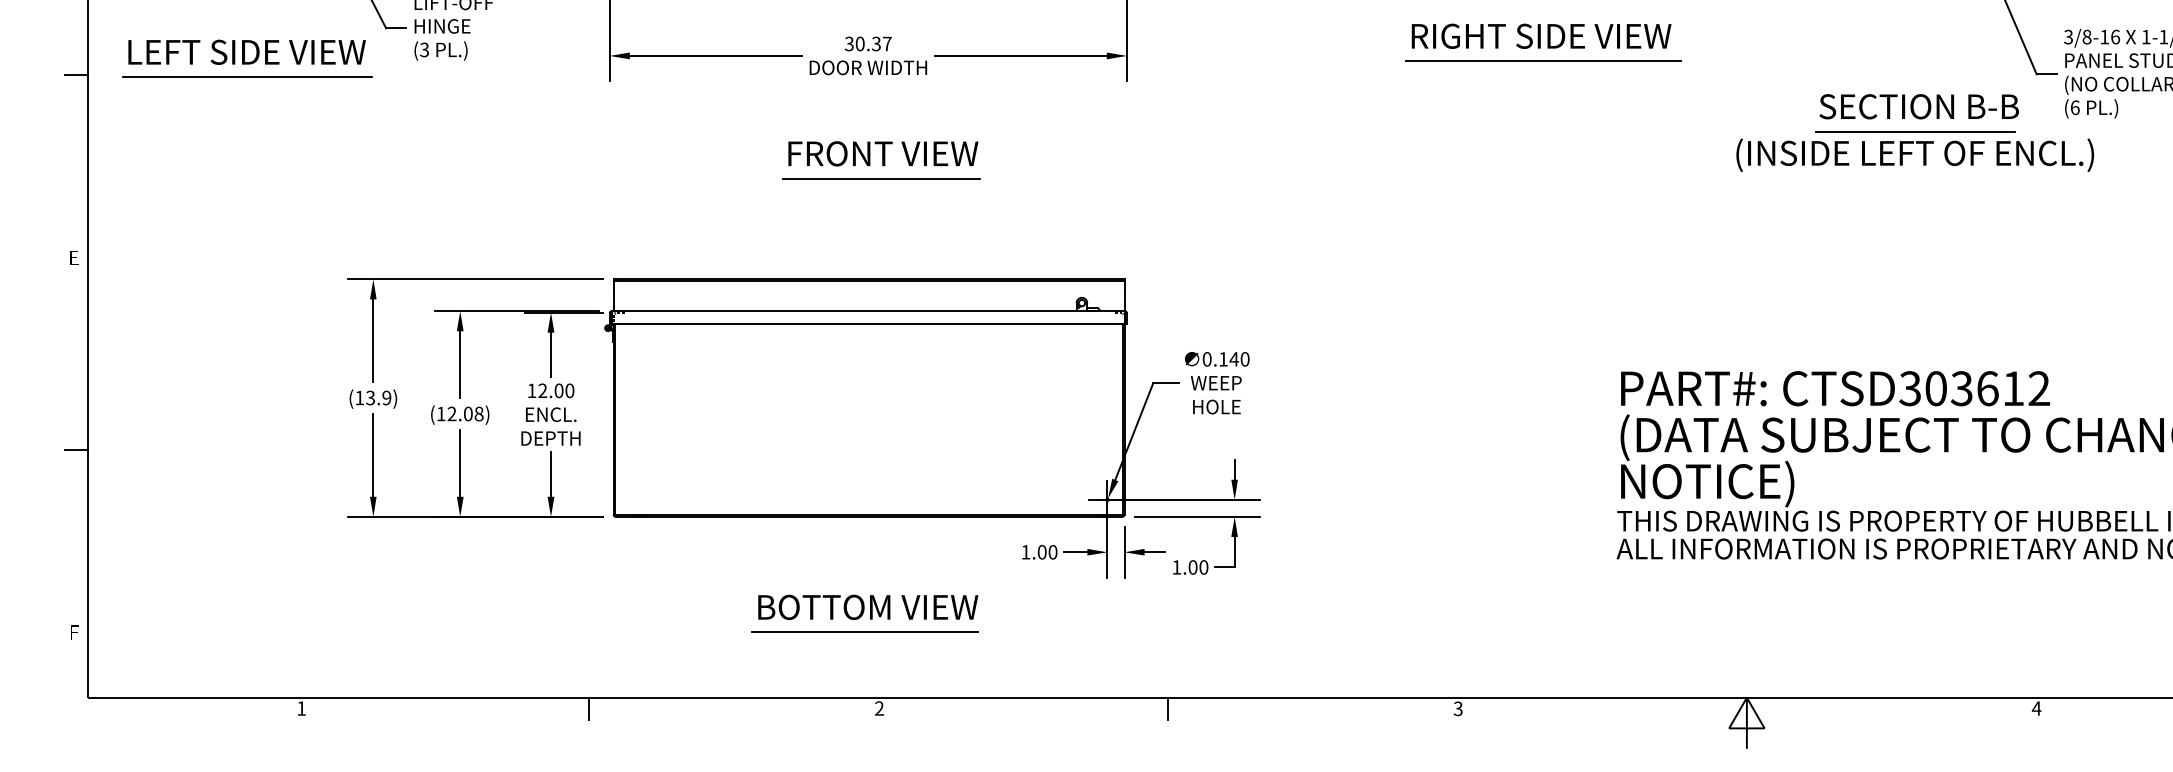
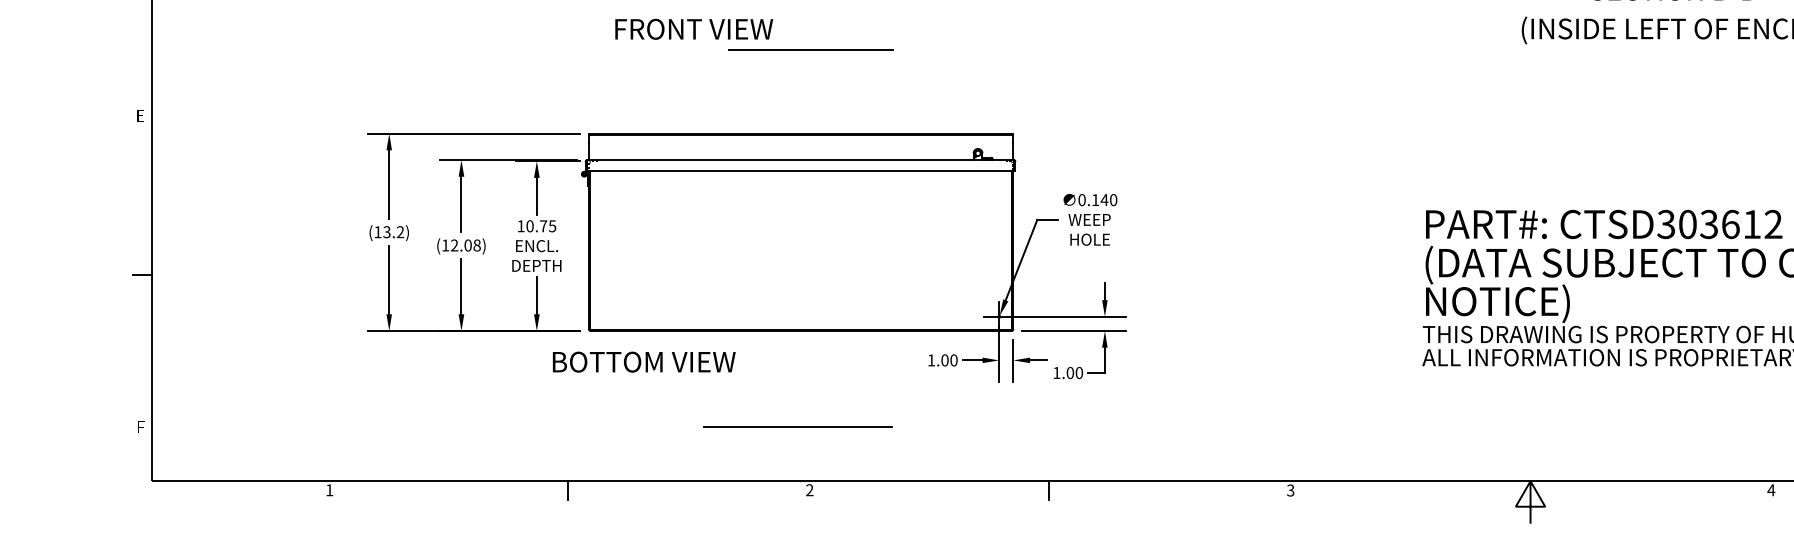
line: (1915, 131) -> (1670, 10), removed
text: (883, 153) -> (694, 29), moved
text: (556, 390) -> (541, 225), 12.00 -> 10.75
text: (386, 398) -> (400, 232), (13.9) -> (13.2)
text: (868, 606) -> (644, 361), moved

